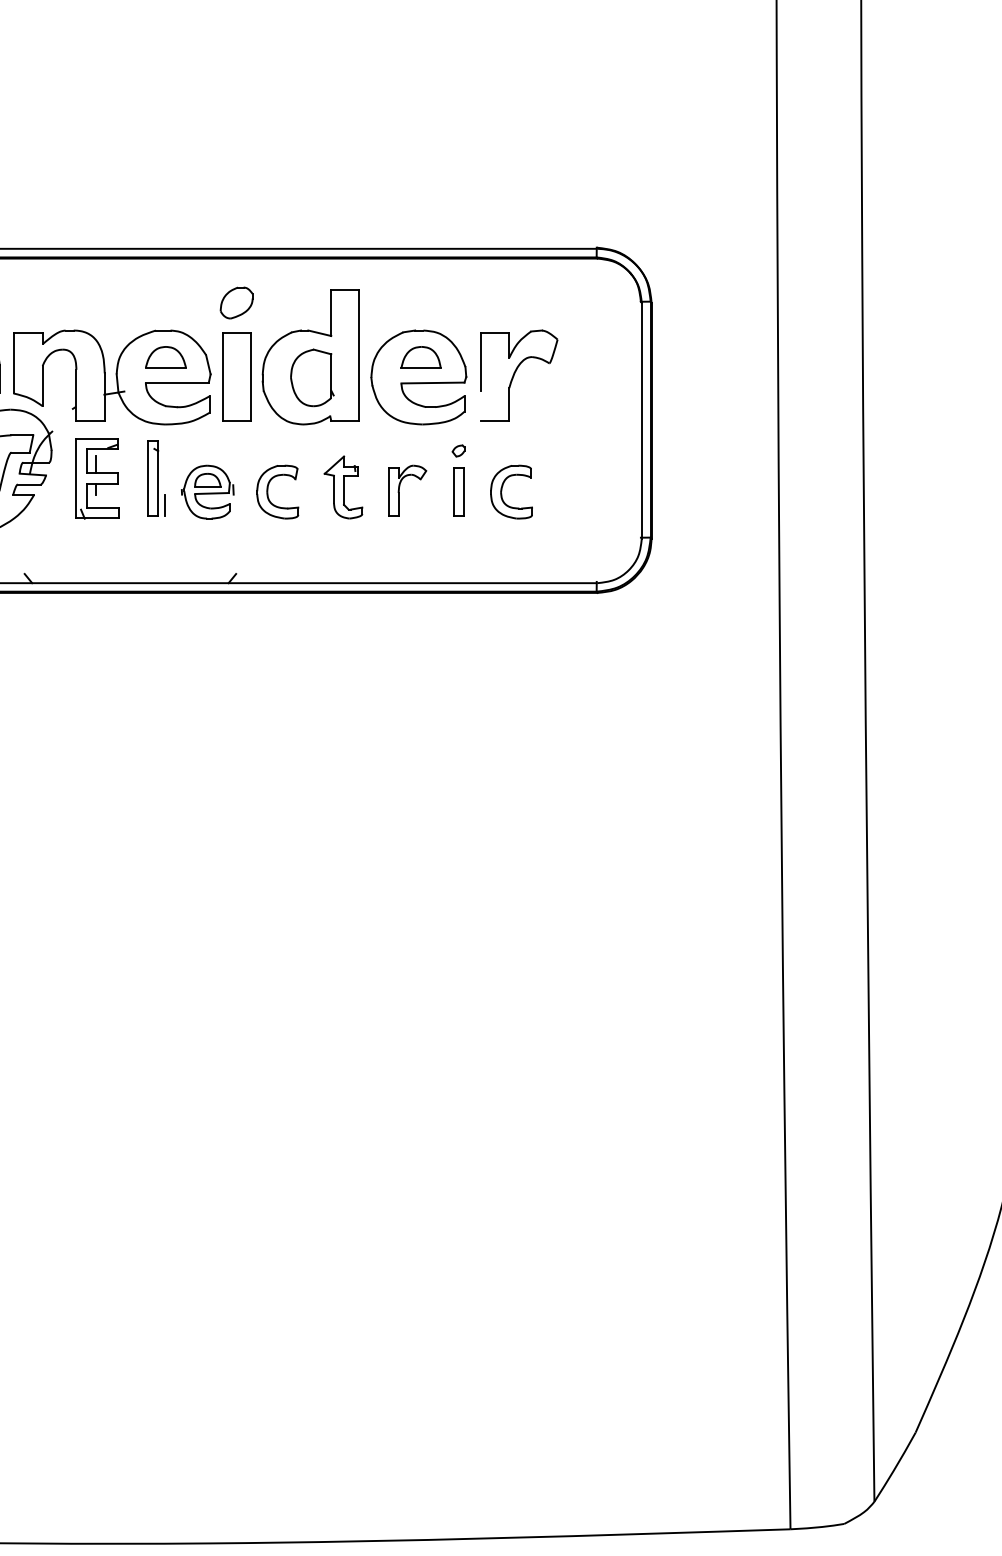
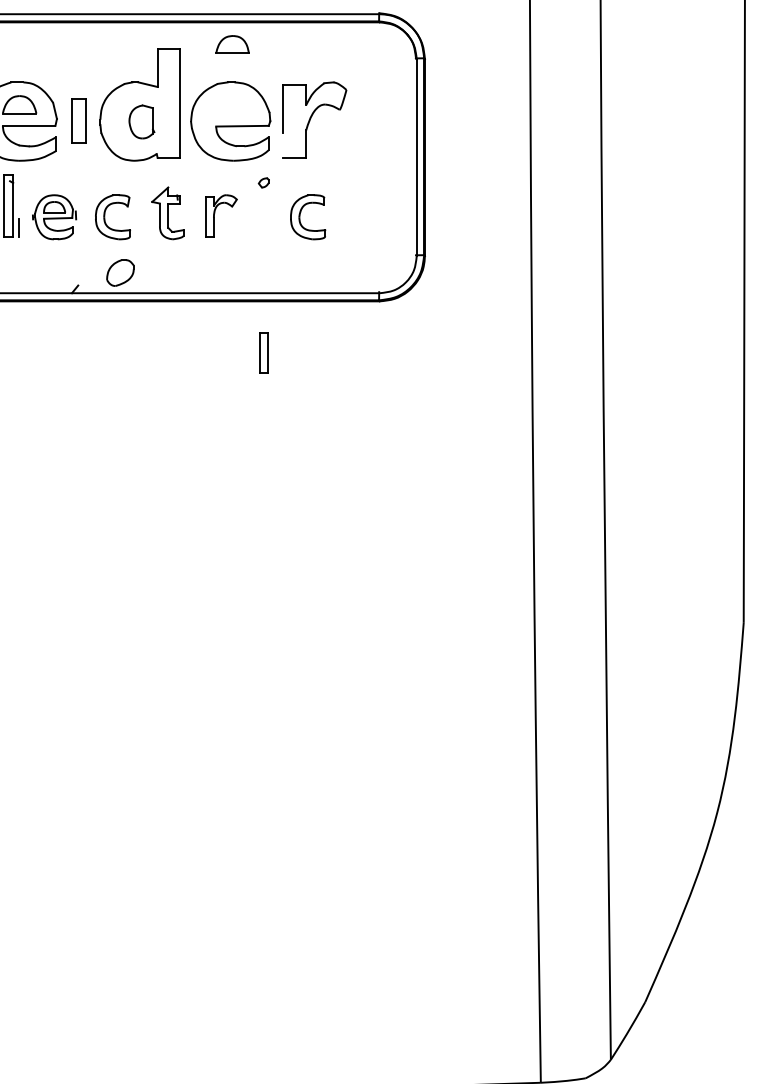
part: (236, 302) -> (120, 272), moved
part: (420, 357) -> (232, 44), moved
part: (236, 376) -> (78, 120), size x0.6
part: (312, 377) -> (141, 121), size x0.7
part: (458, 491) -> (263, 352), moved

